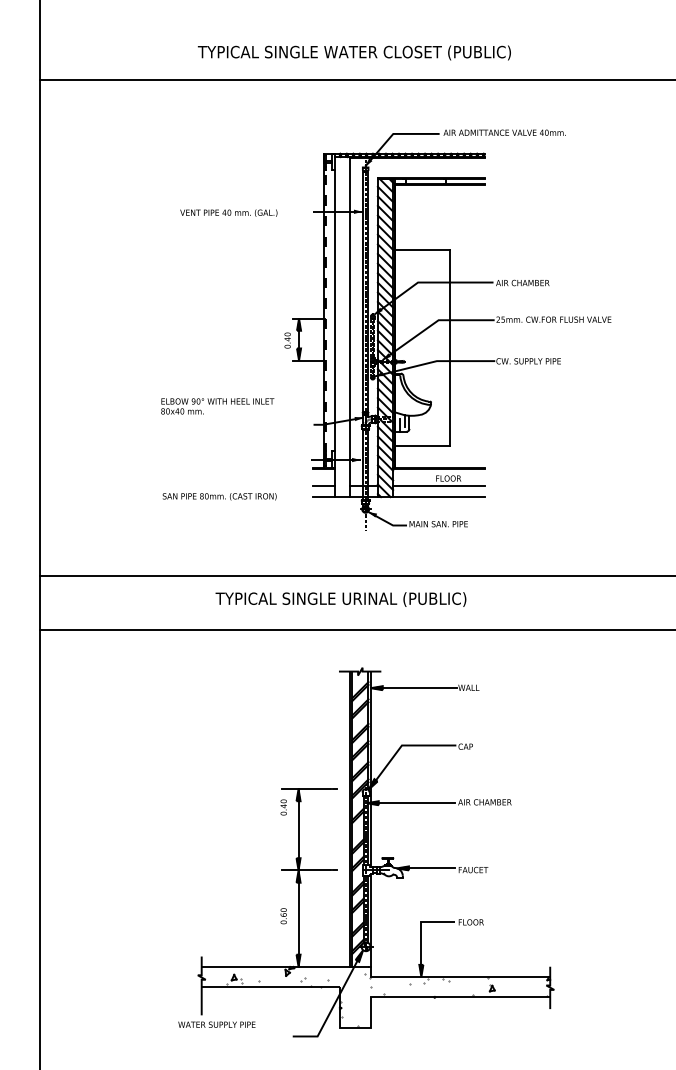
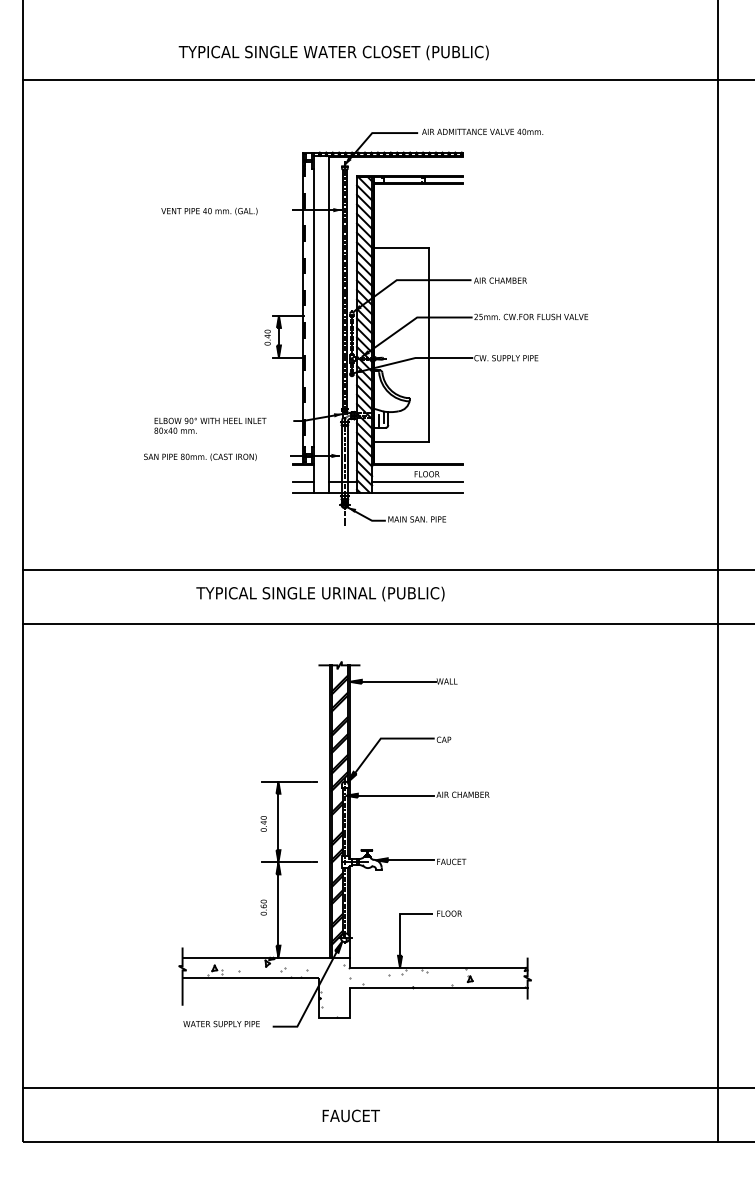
text: (217, 406) -> (210, 425), moved
text: (219, 495) -> (200, 456), moved
text: (283, 807) -> (263, 823), moved
text: (216, 1025) -> (221, 1024), moved

